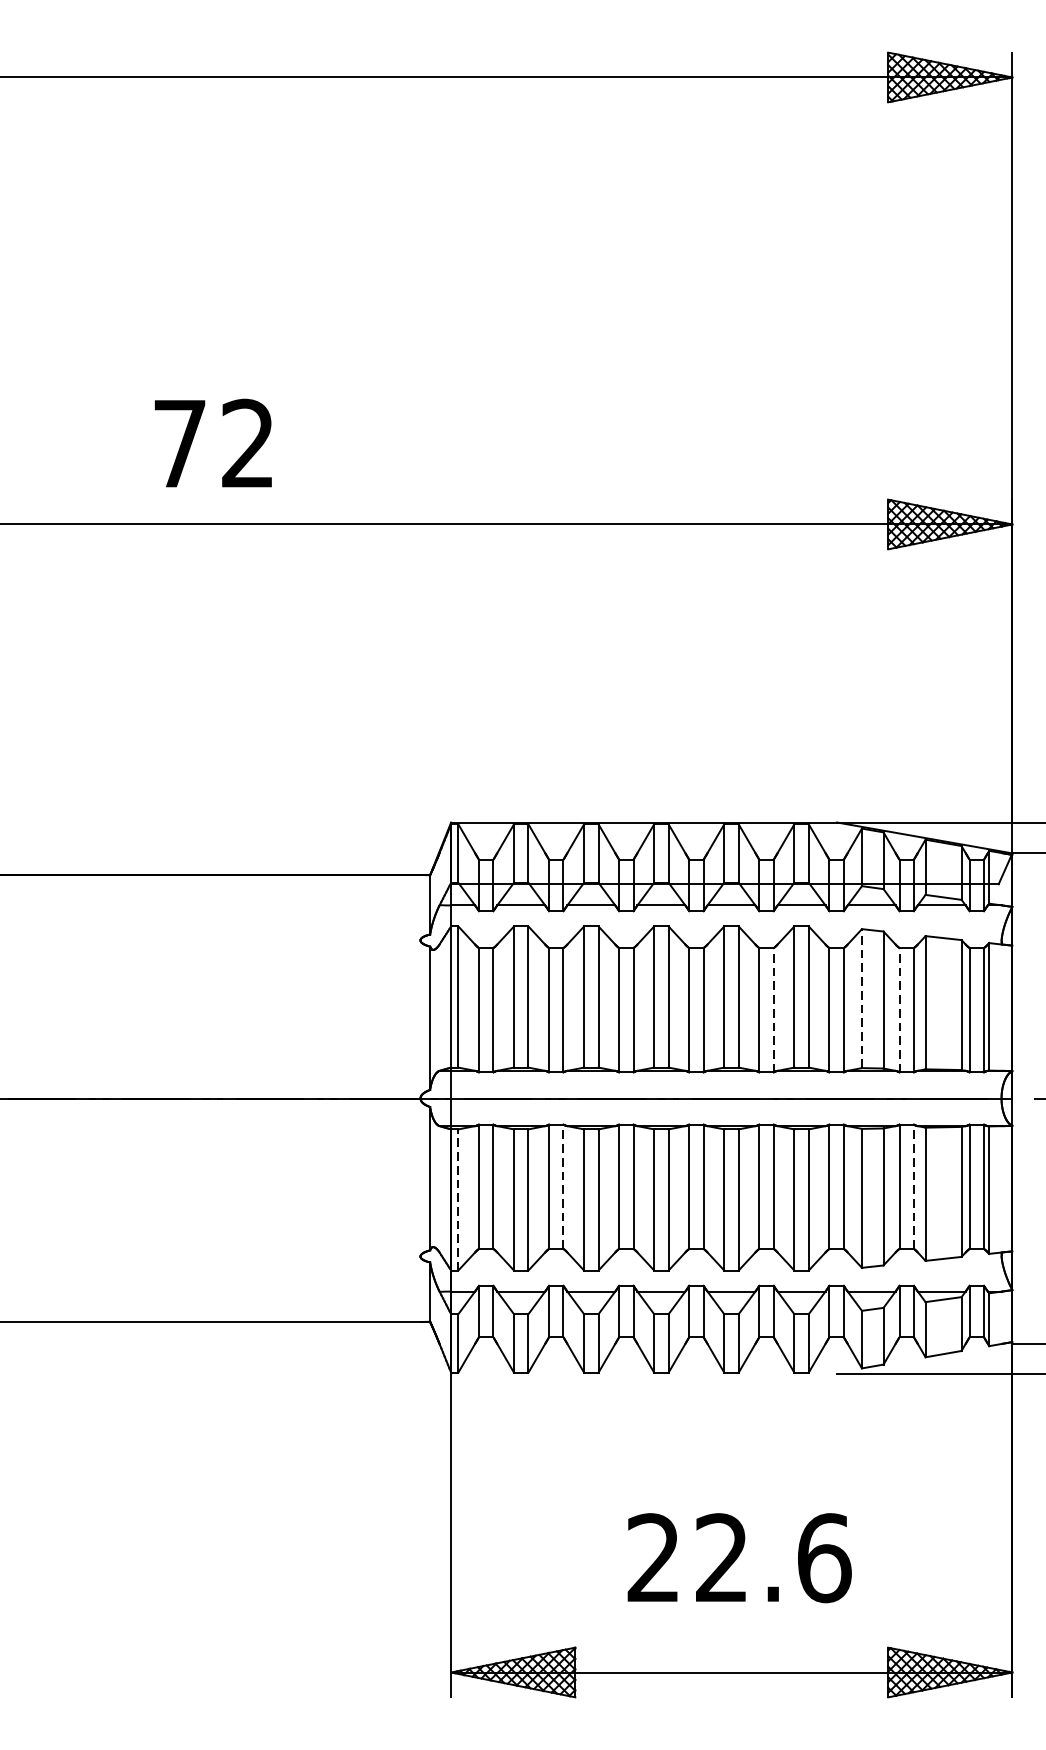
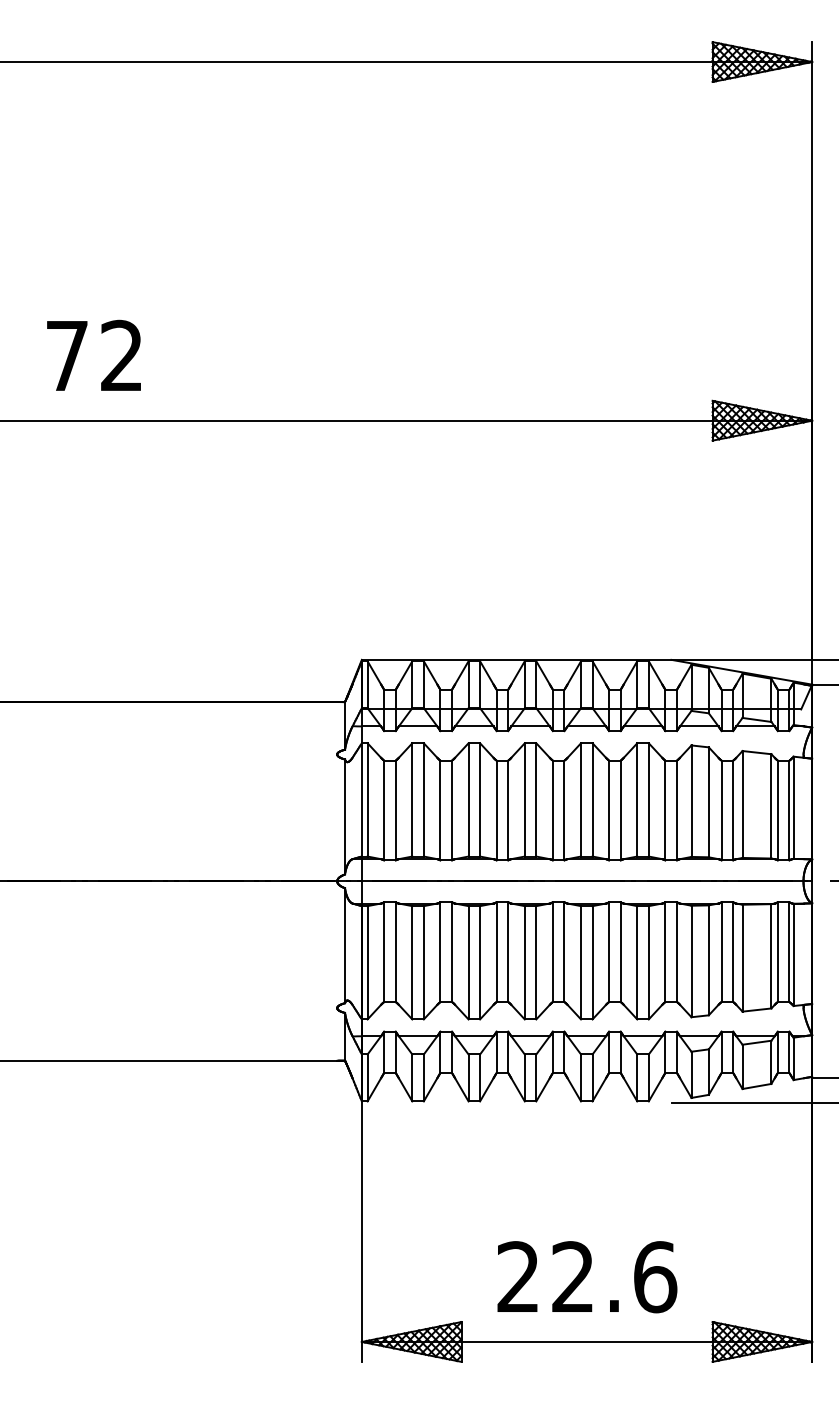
text: (212, 441) -> (93, 354), moved
line: (861, 998) -> (691, 801), dashed -> solid
line: (773, 1010) -> (620, 810), dashed -> solid
line: (899, 1010) -> (721, 810), dashed -> solid
line: (562, 1187) -> (451, 952), dashed -> solid
line: (914, 1187) -> (733, 952), dashed -> solid
line: (458, 1199) -> (367, 962), dashed -> solid
text: (739, 1558) -> (587, 1277), moved

